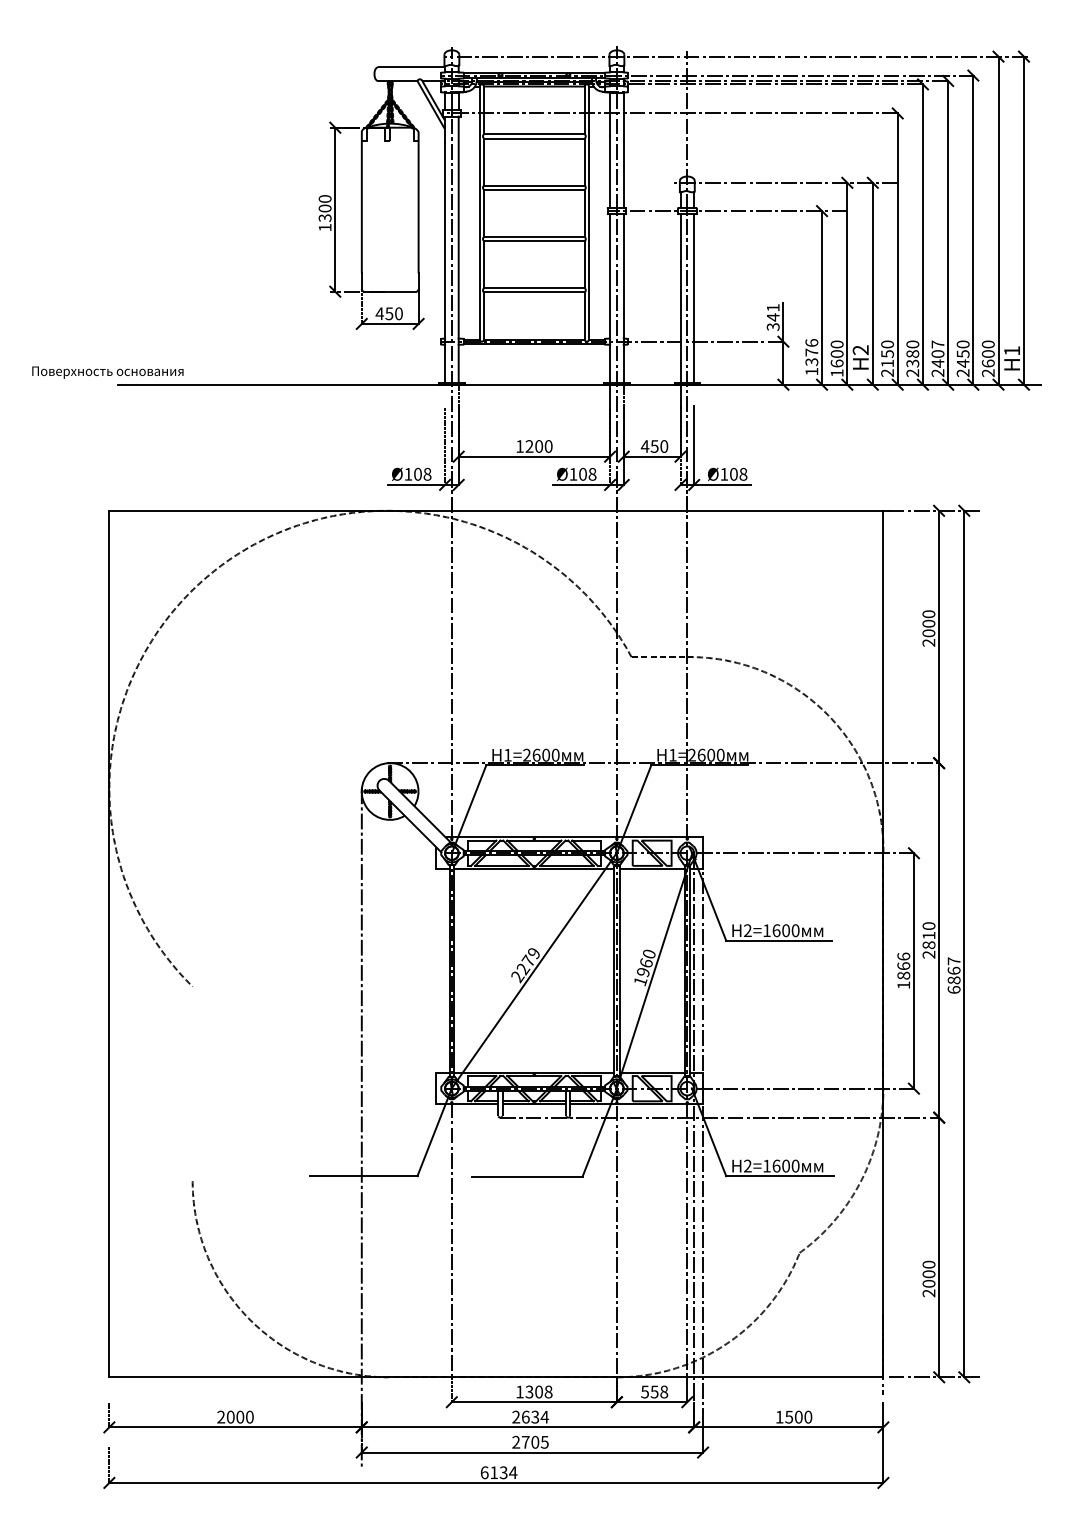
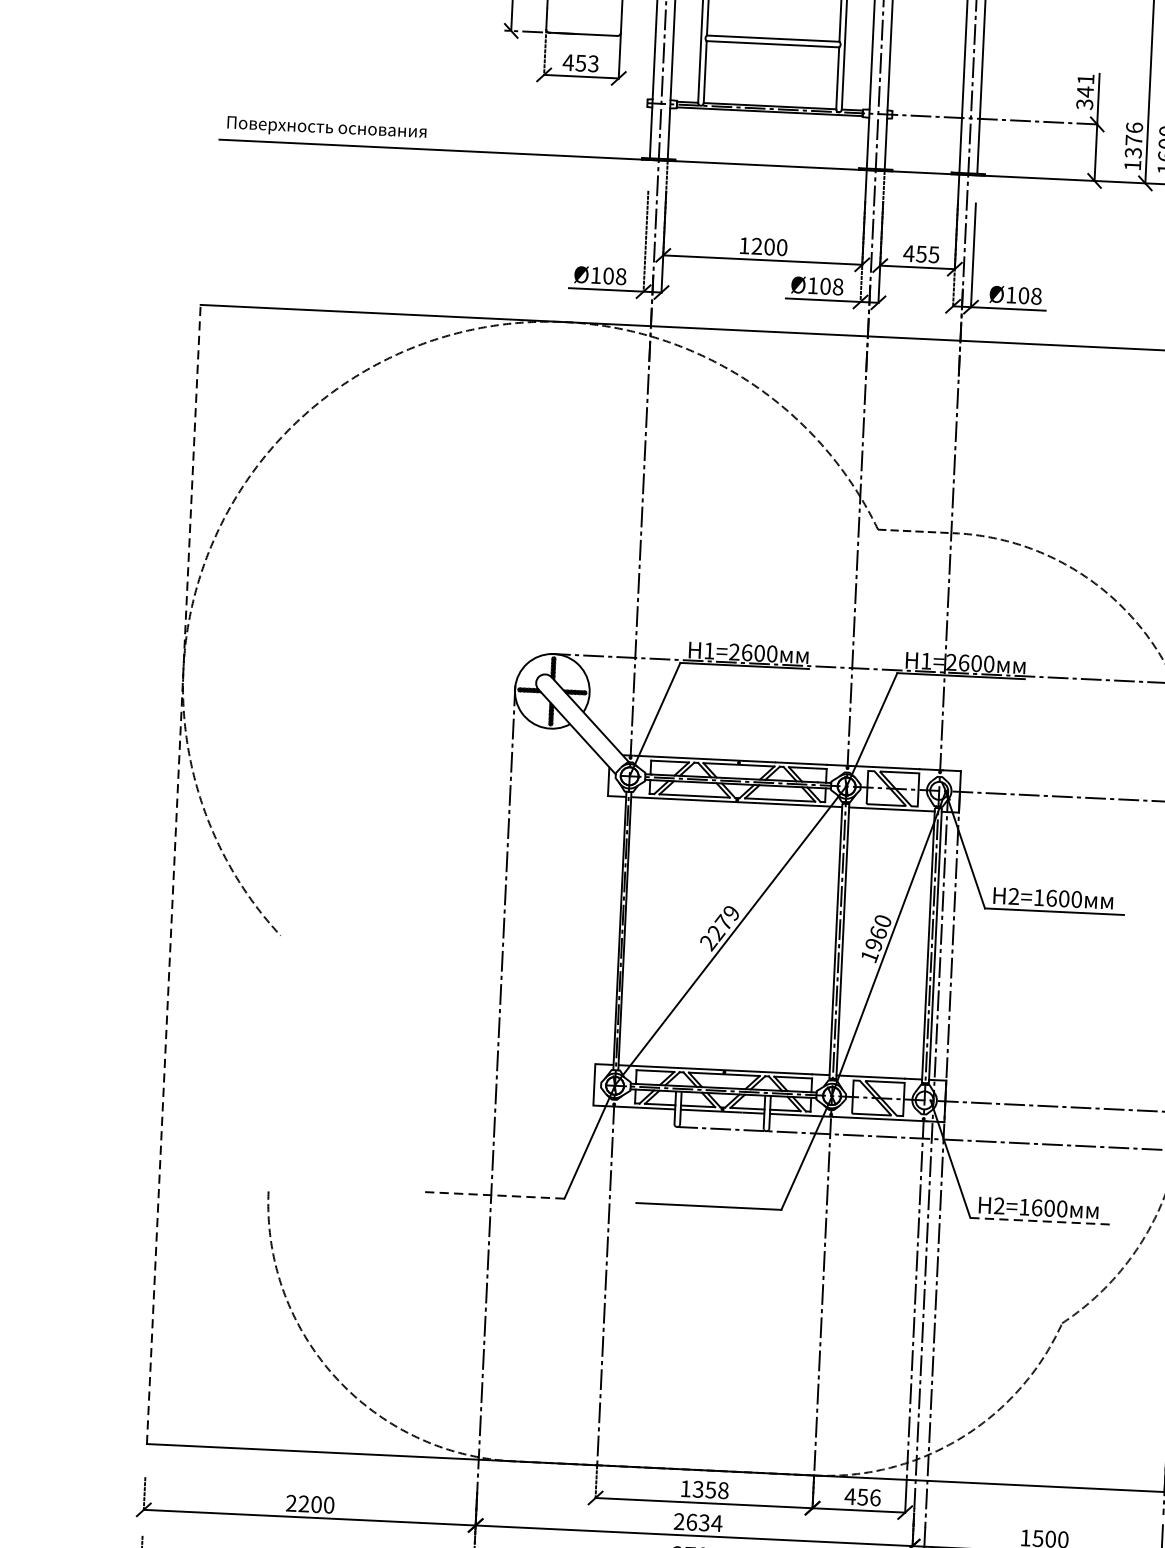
text: (398, 313) -> (592, 63), 450 -> 453
text: (107, 372) -> (326, 128), moved
text: (664, 446) -> (934, 254), 450 -> 455
line: (109, 943) -> (173, 873), solid -> dashed
line: (363, 1176) -> (493, 1195), solid -> dashed
line: (779, 1176) -> (1040, 1221), solid -> dashed
text: (538, 1391) -> (710, 1489), 1308 -> 1358
text: (654, 1391) -> (862, 1496), 558 -> 456
text: (230, 1416) -> (303, 1503), 2000 -> 2200

